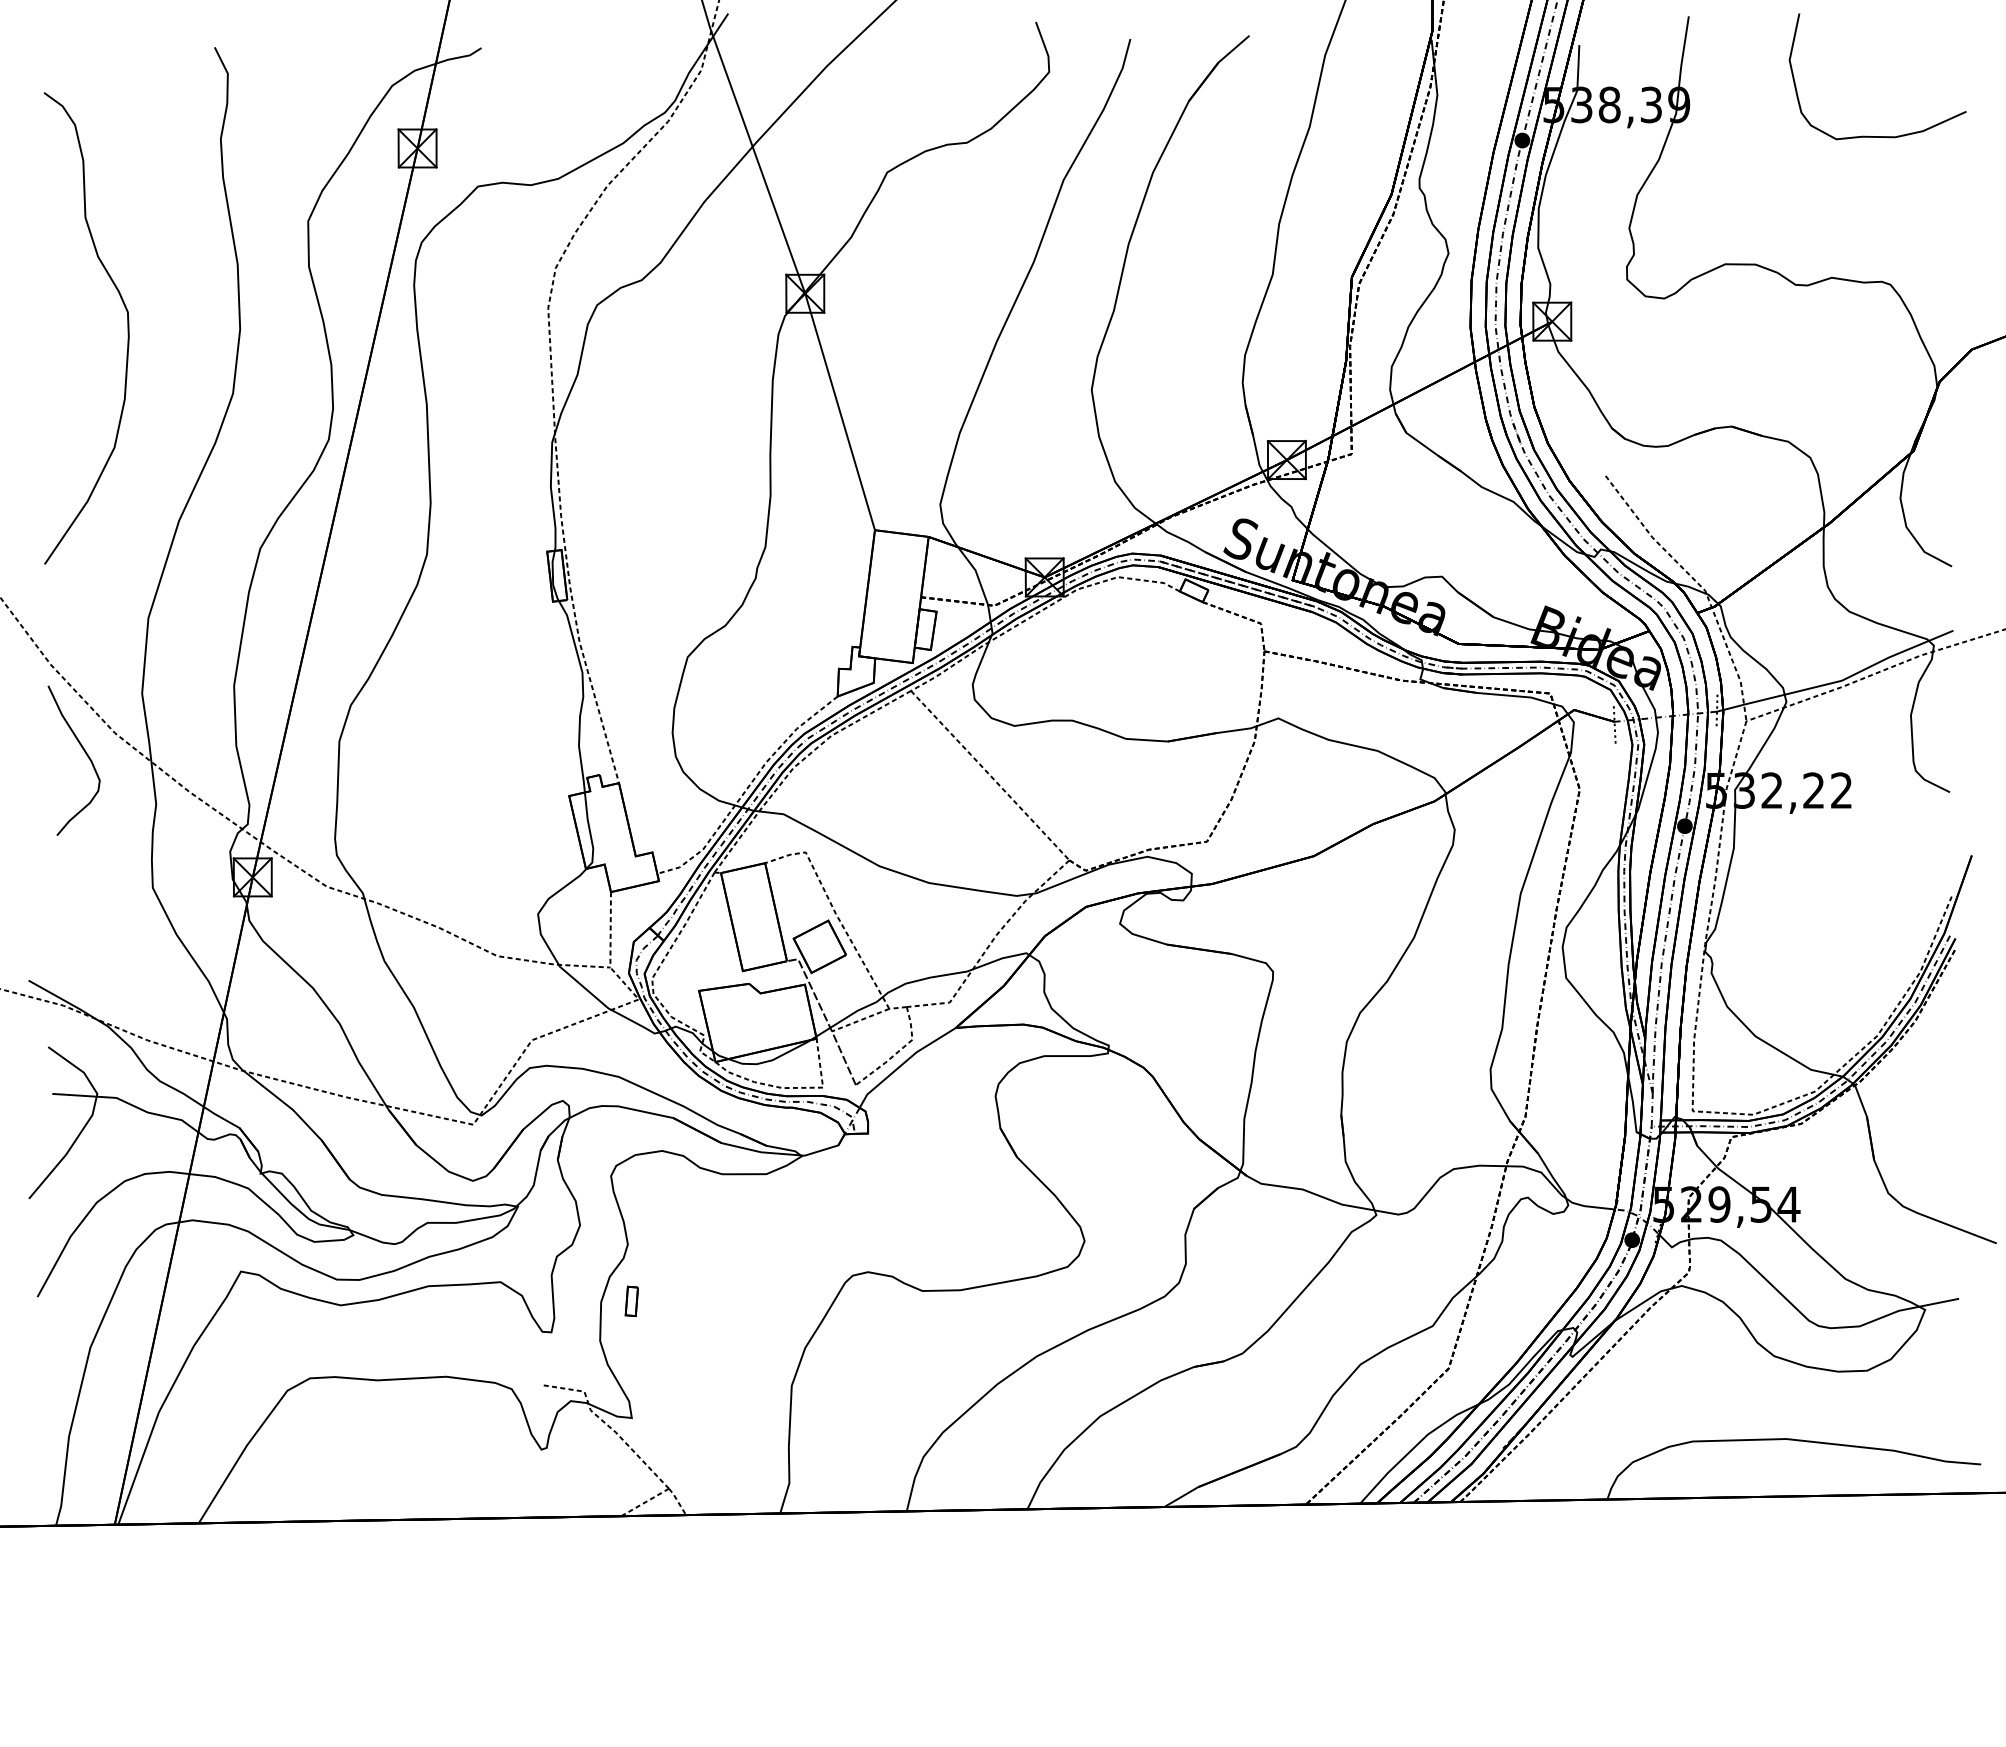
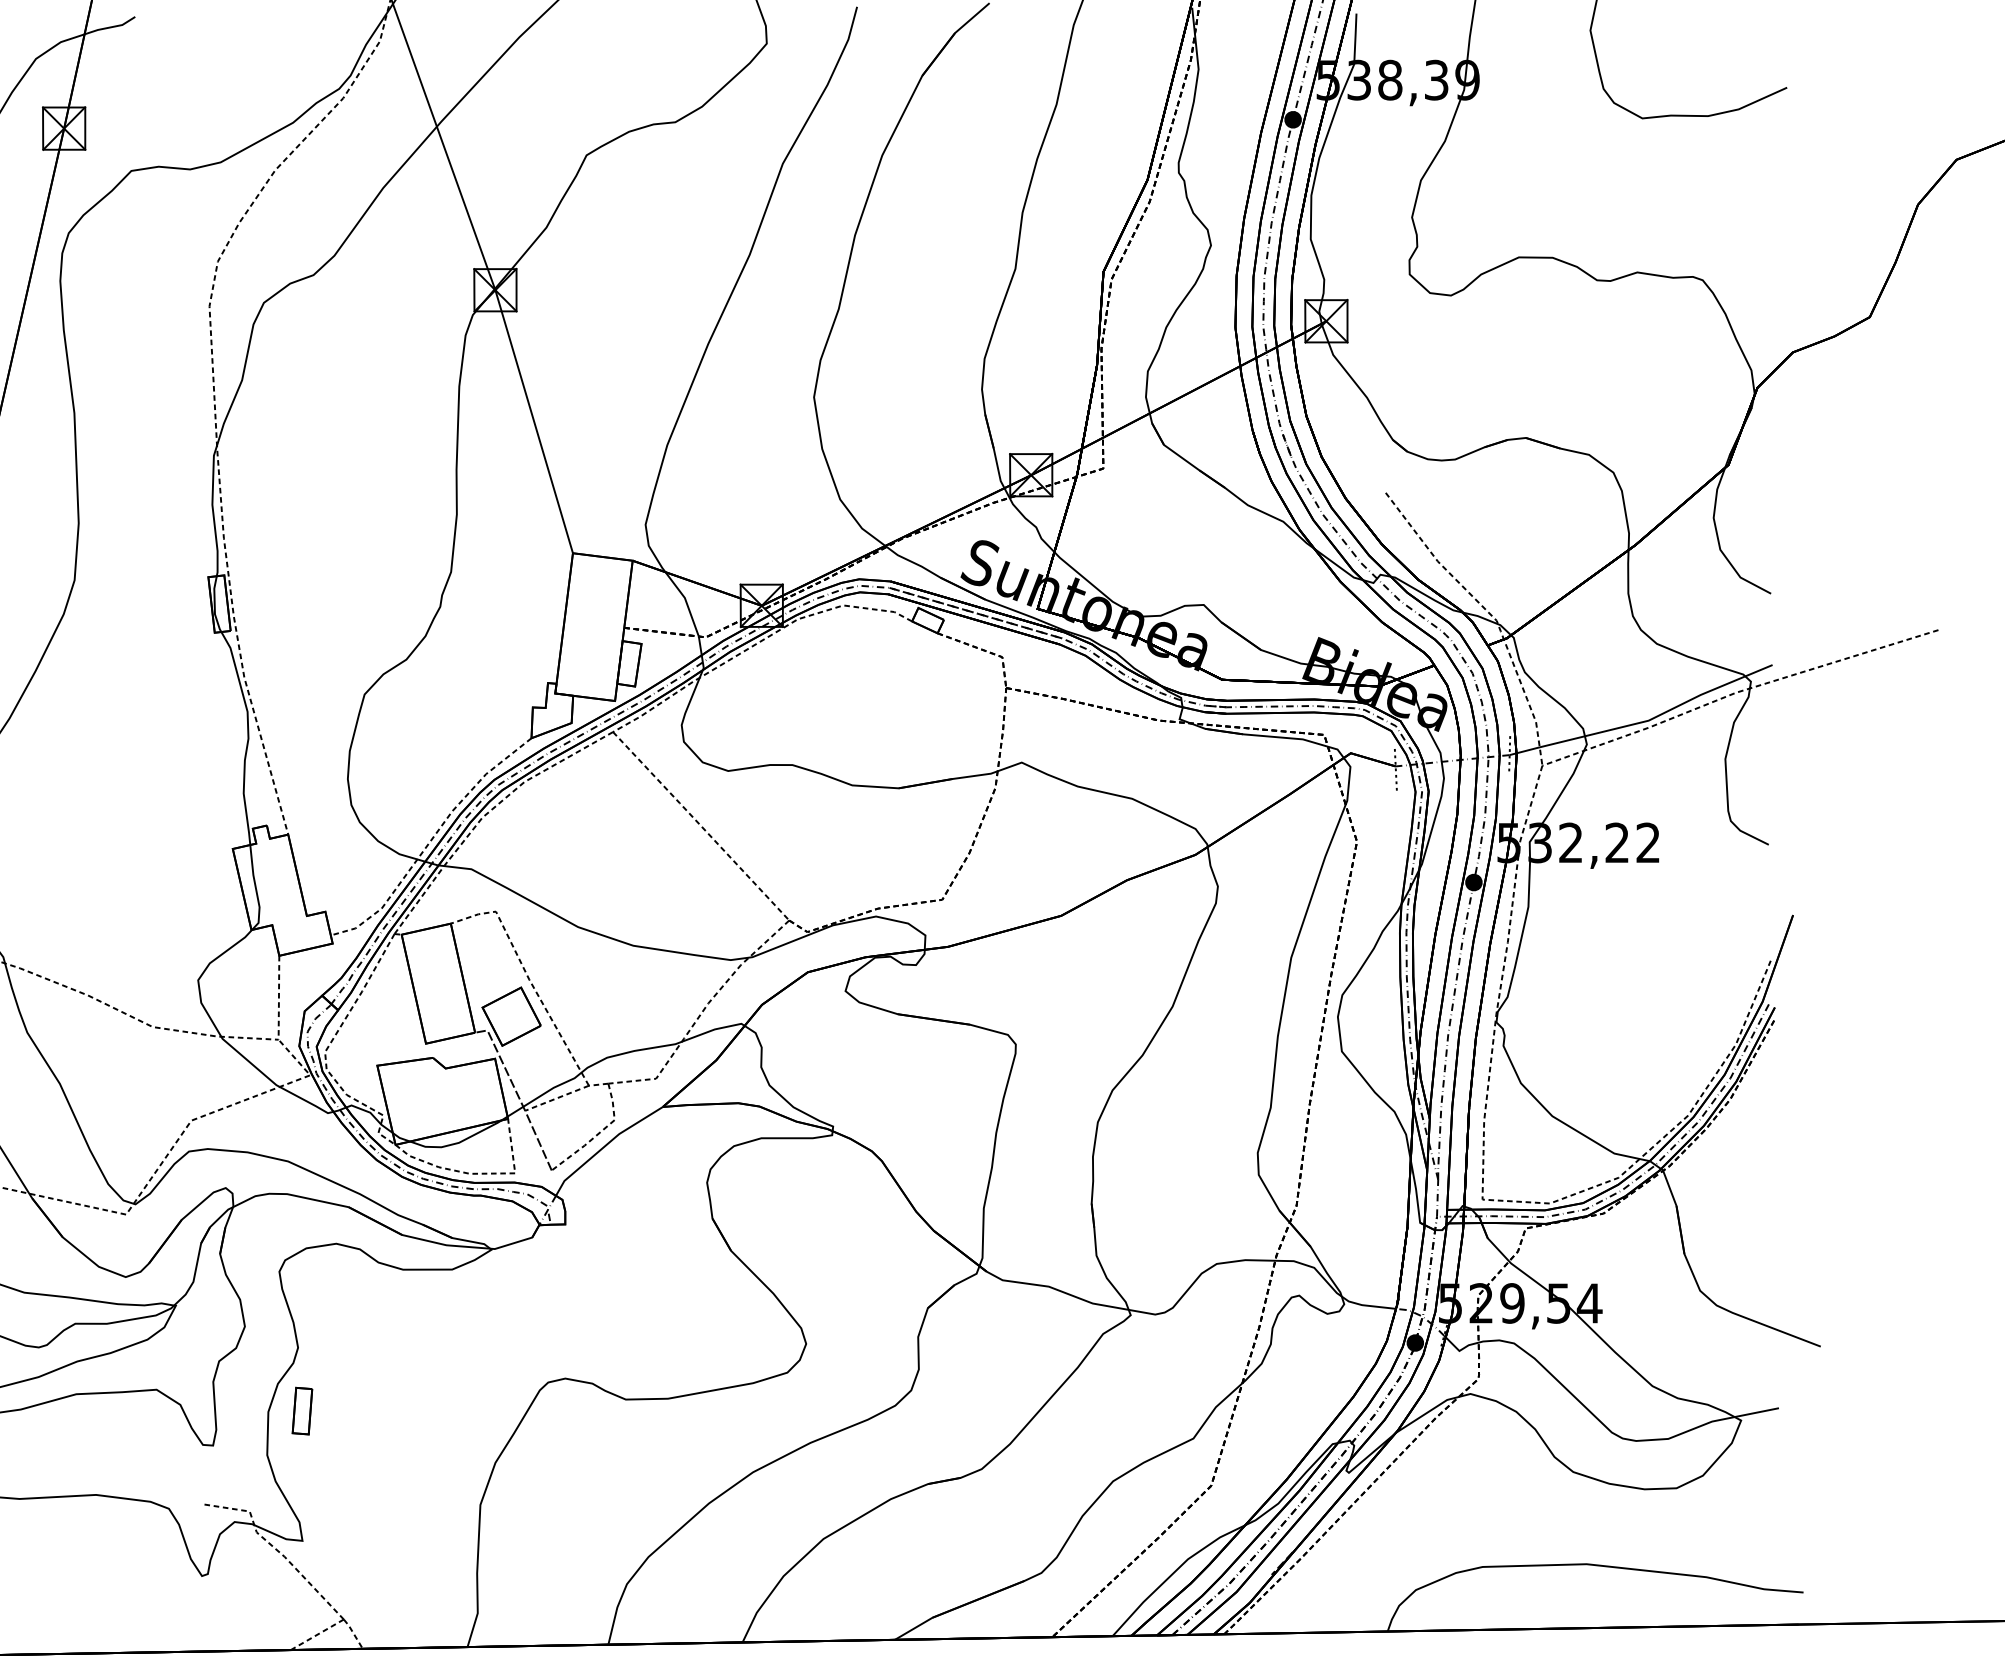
part: (631, 1301) -> (302, 1411), size x1.43

